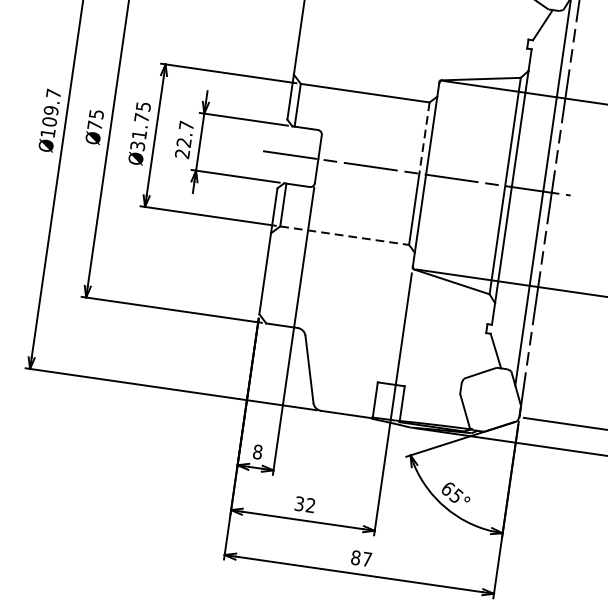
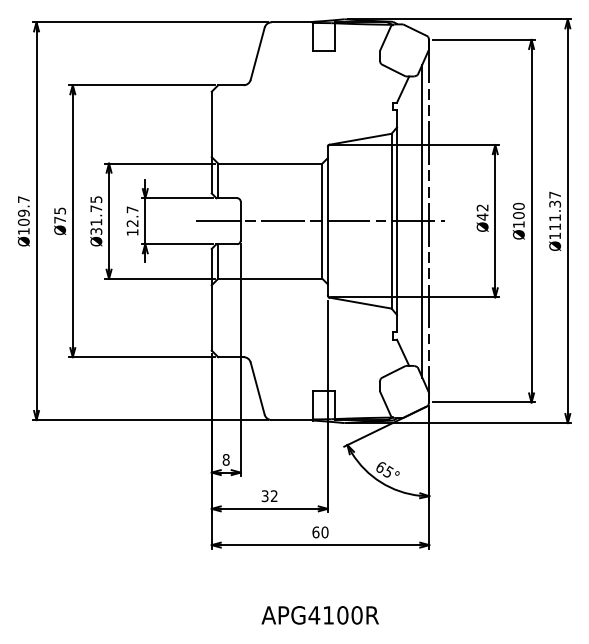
line: (424, 138) -> (322, 192), dashed -> solid
text: (182, 153) -> (132, 232), 22.7 -> 12.7
line: (344, 235) -> (270, 278), dashed -> solid
text: (361, 558) -> (320, 532), 87 -> 60

